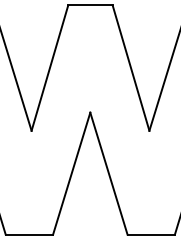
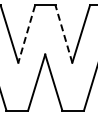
line: (49, 68) -> (26, 34), solid -> dashed
line: (130, 68) -> (63, 34), solid -> dashed

